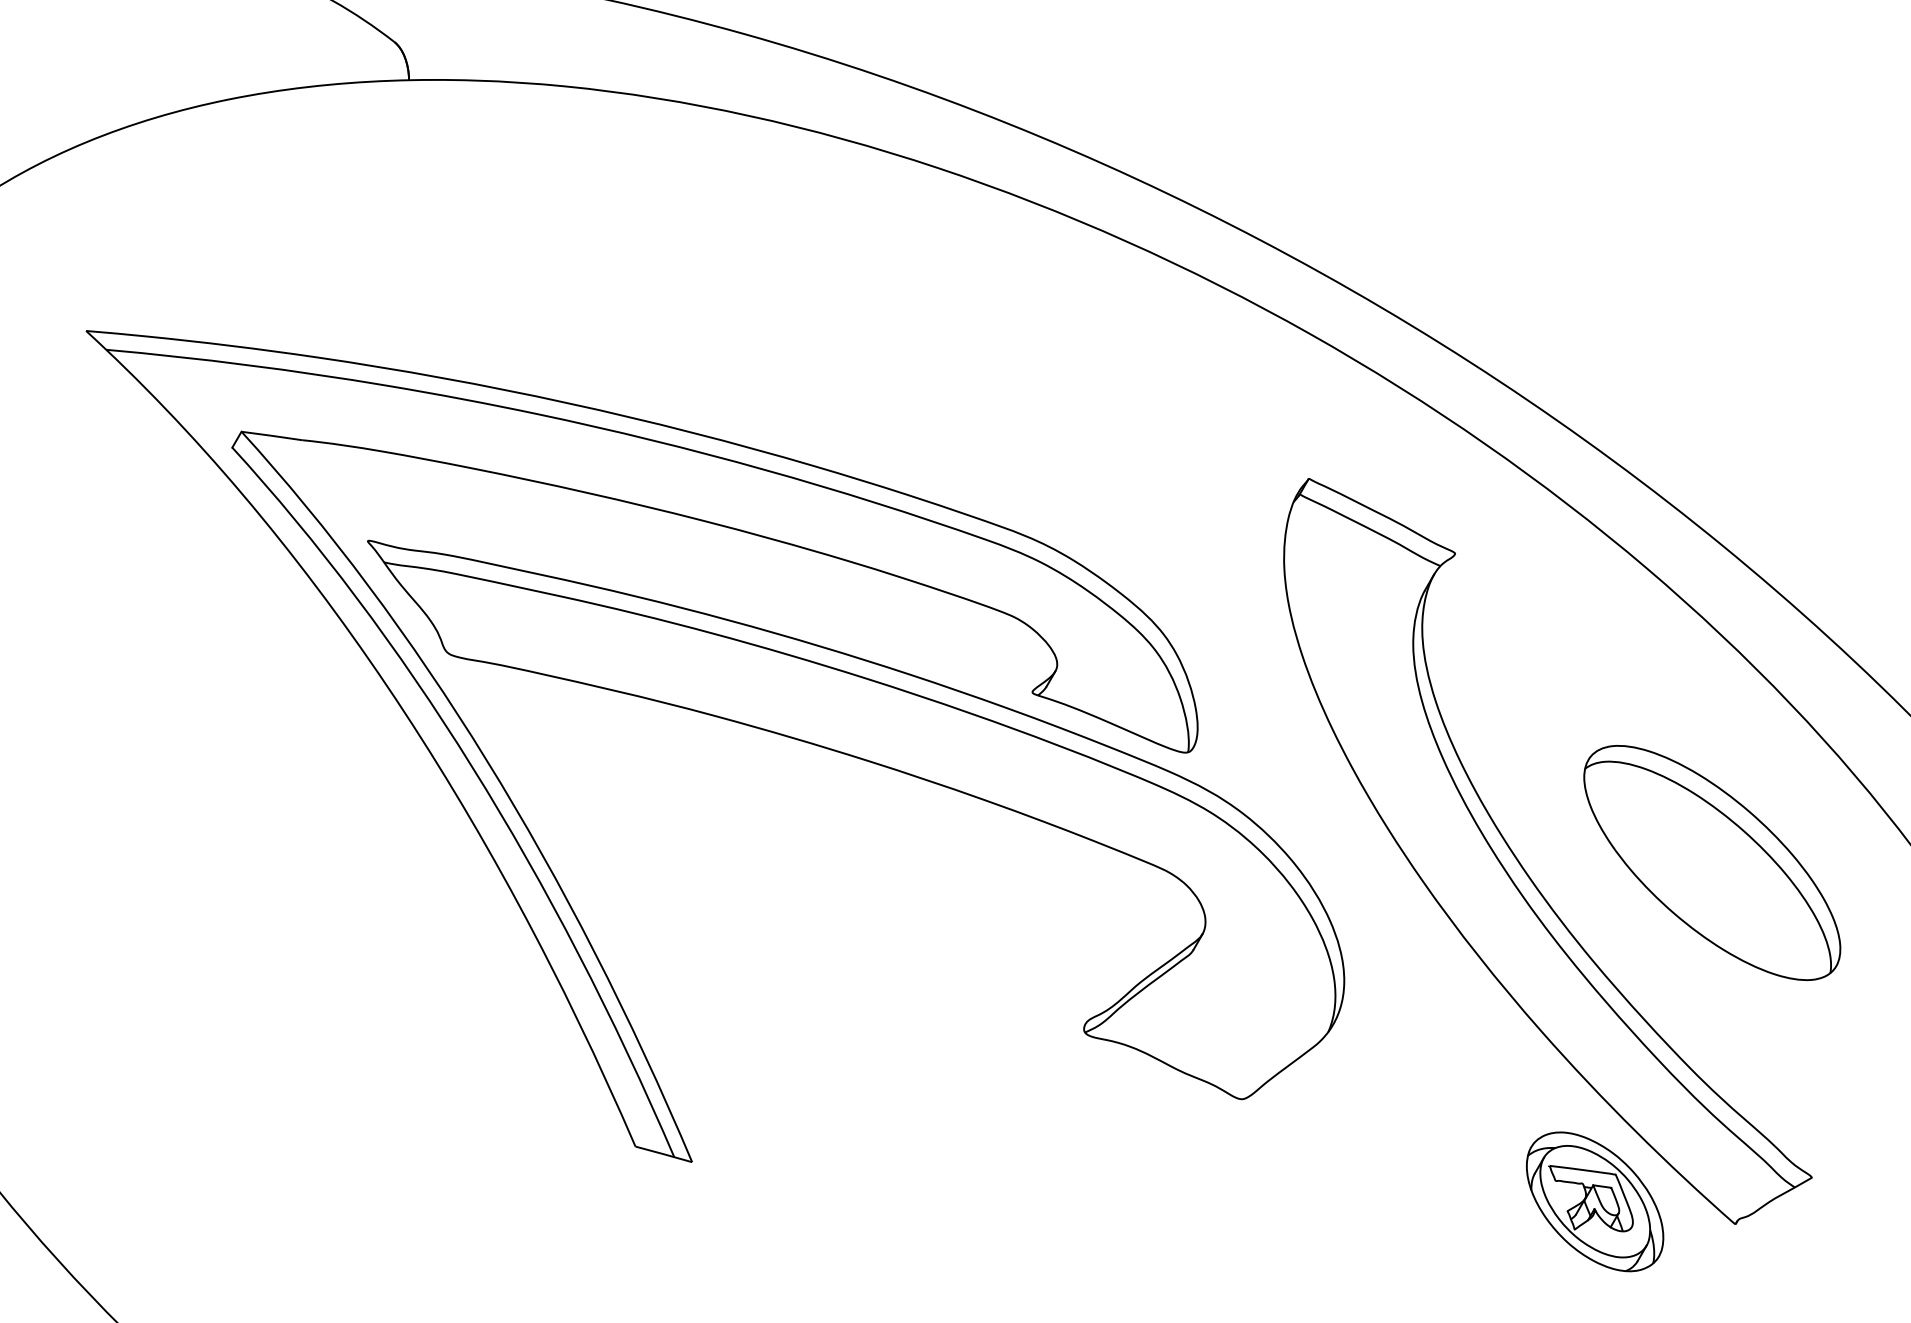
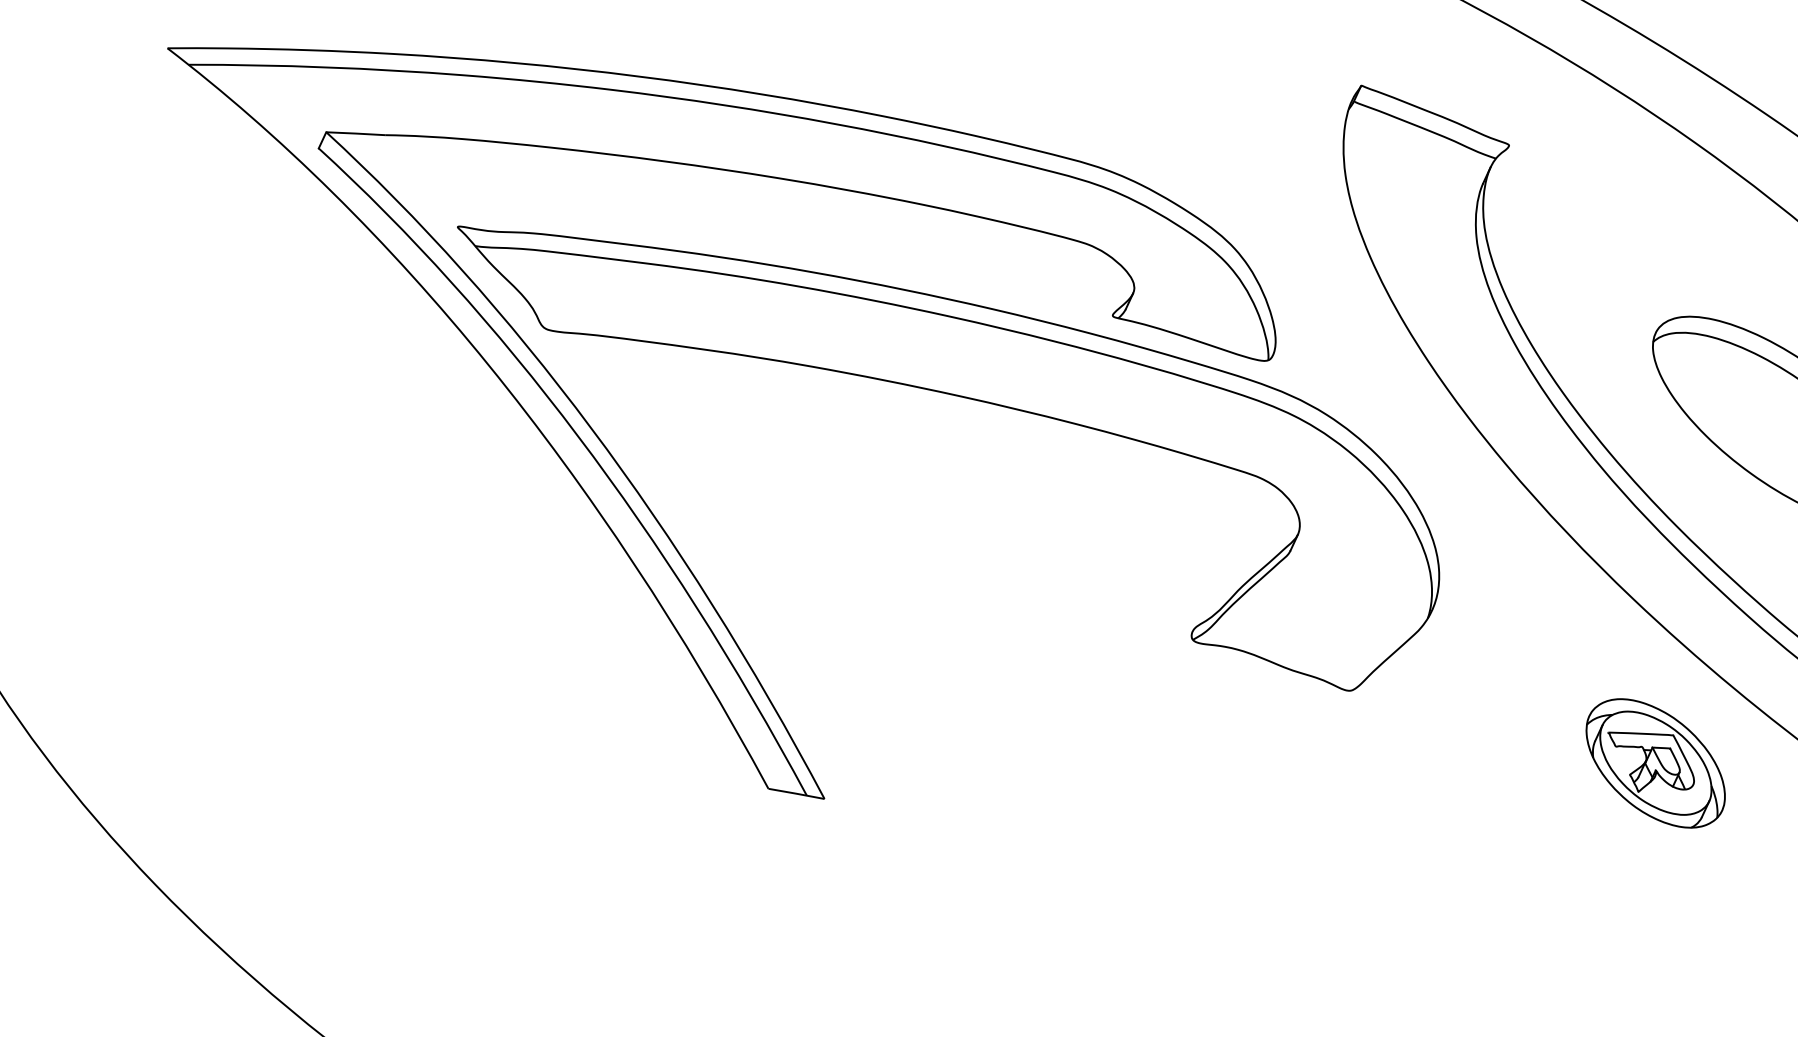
part: (1595, 1201) -> (1656, 763), moved

